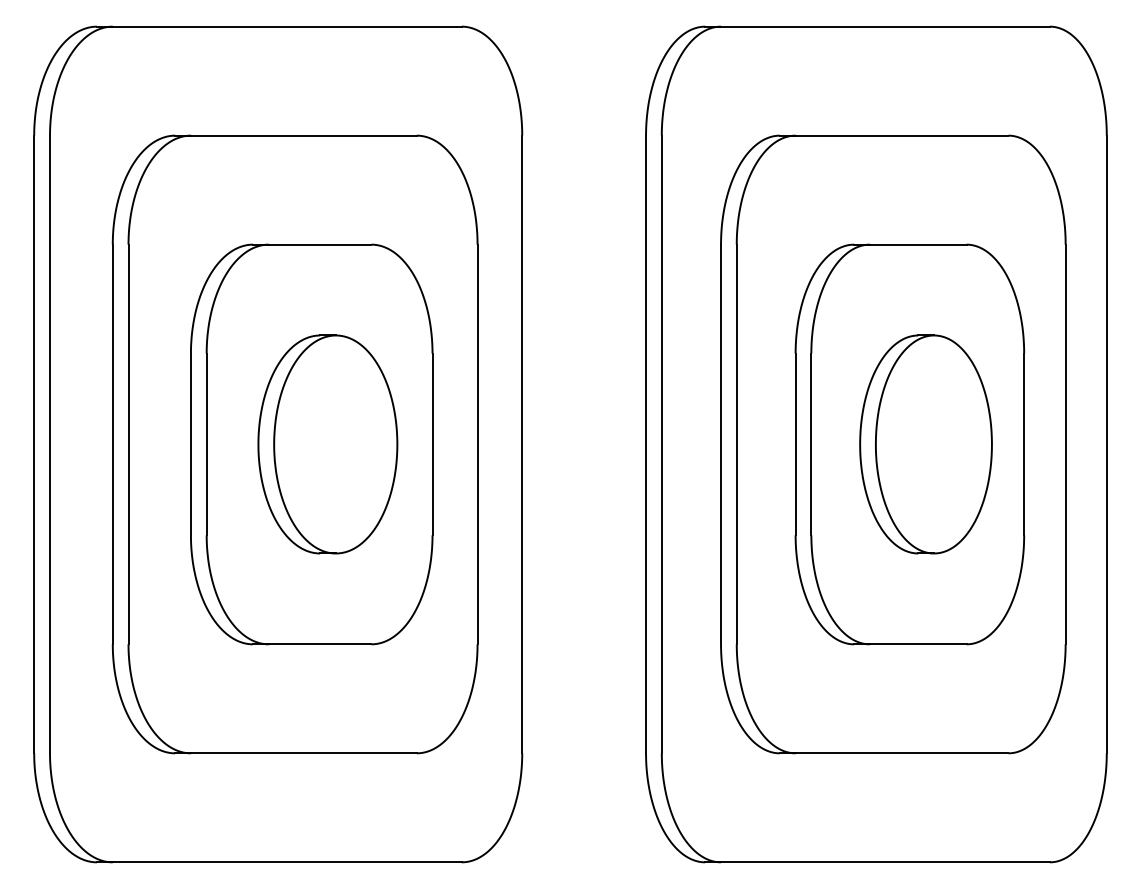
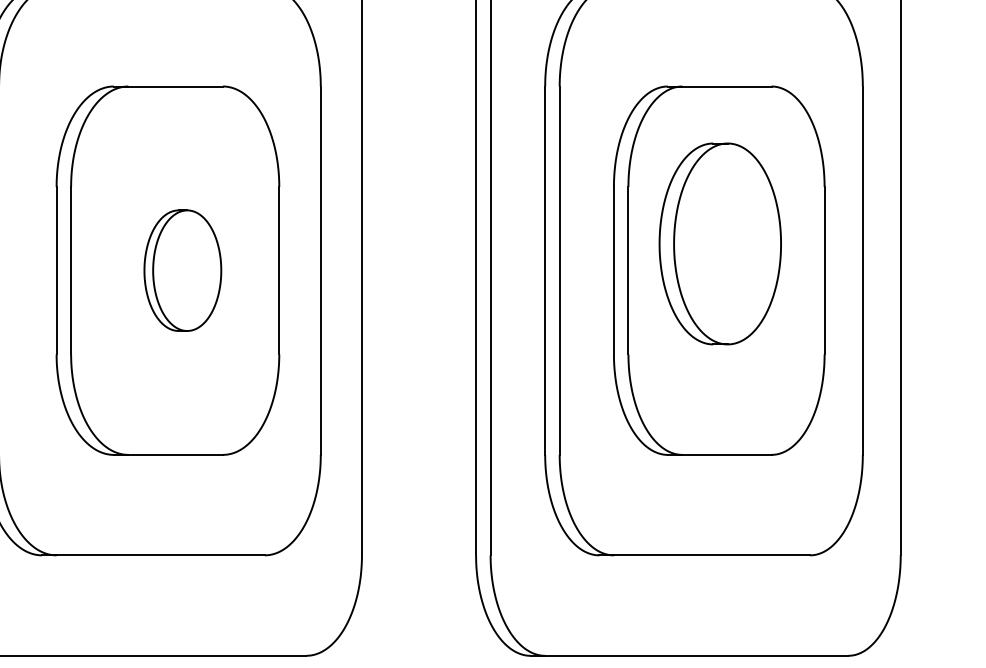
part: (327, 444) -> (182, 270), size x0.6
part: (925, 444) -> (719, 243), moved

